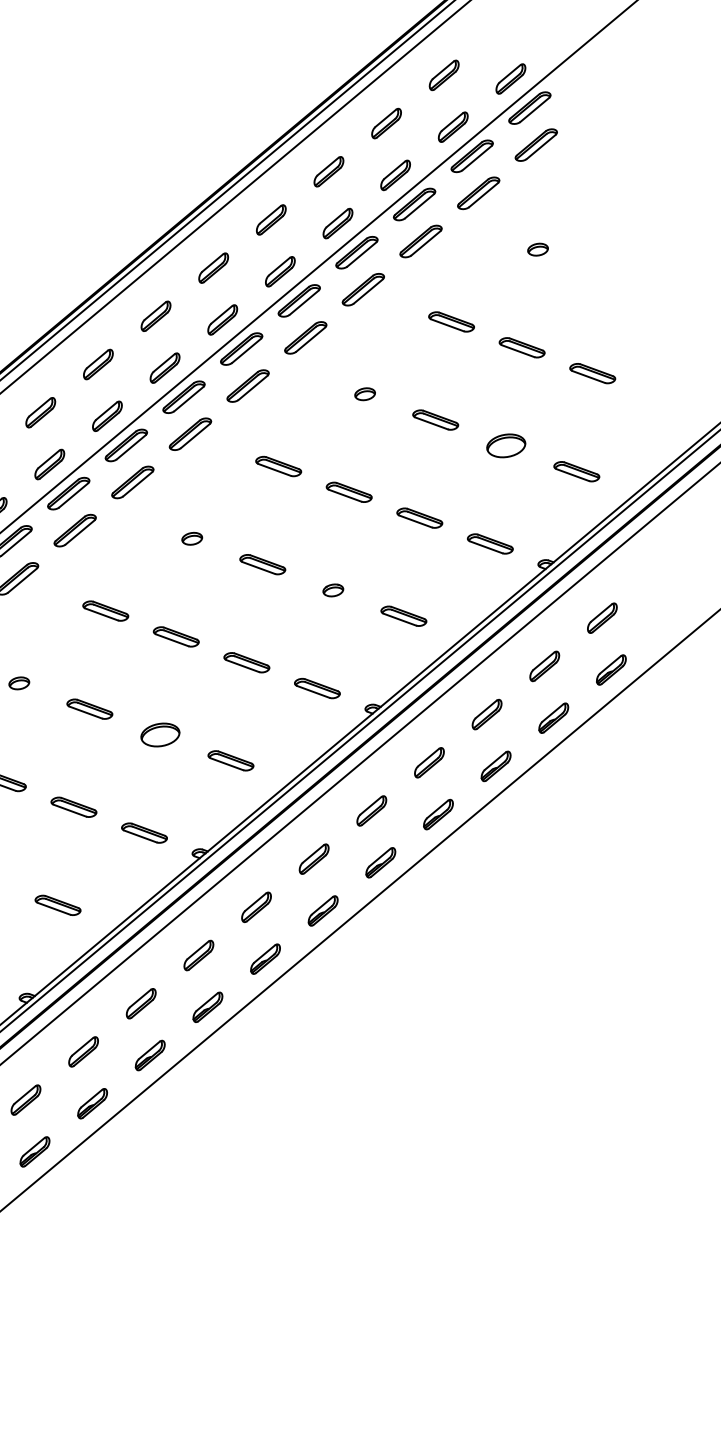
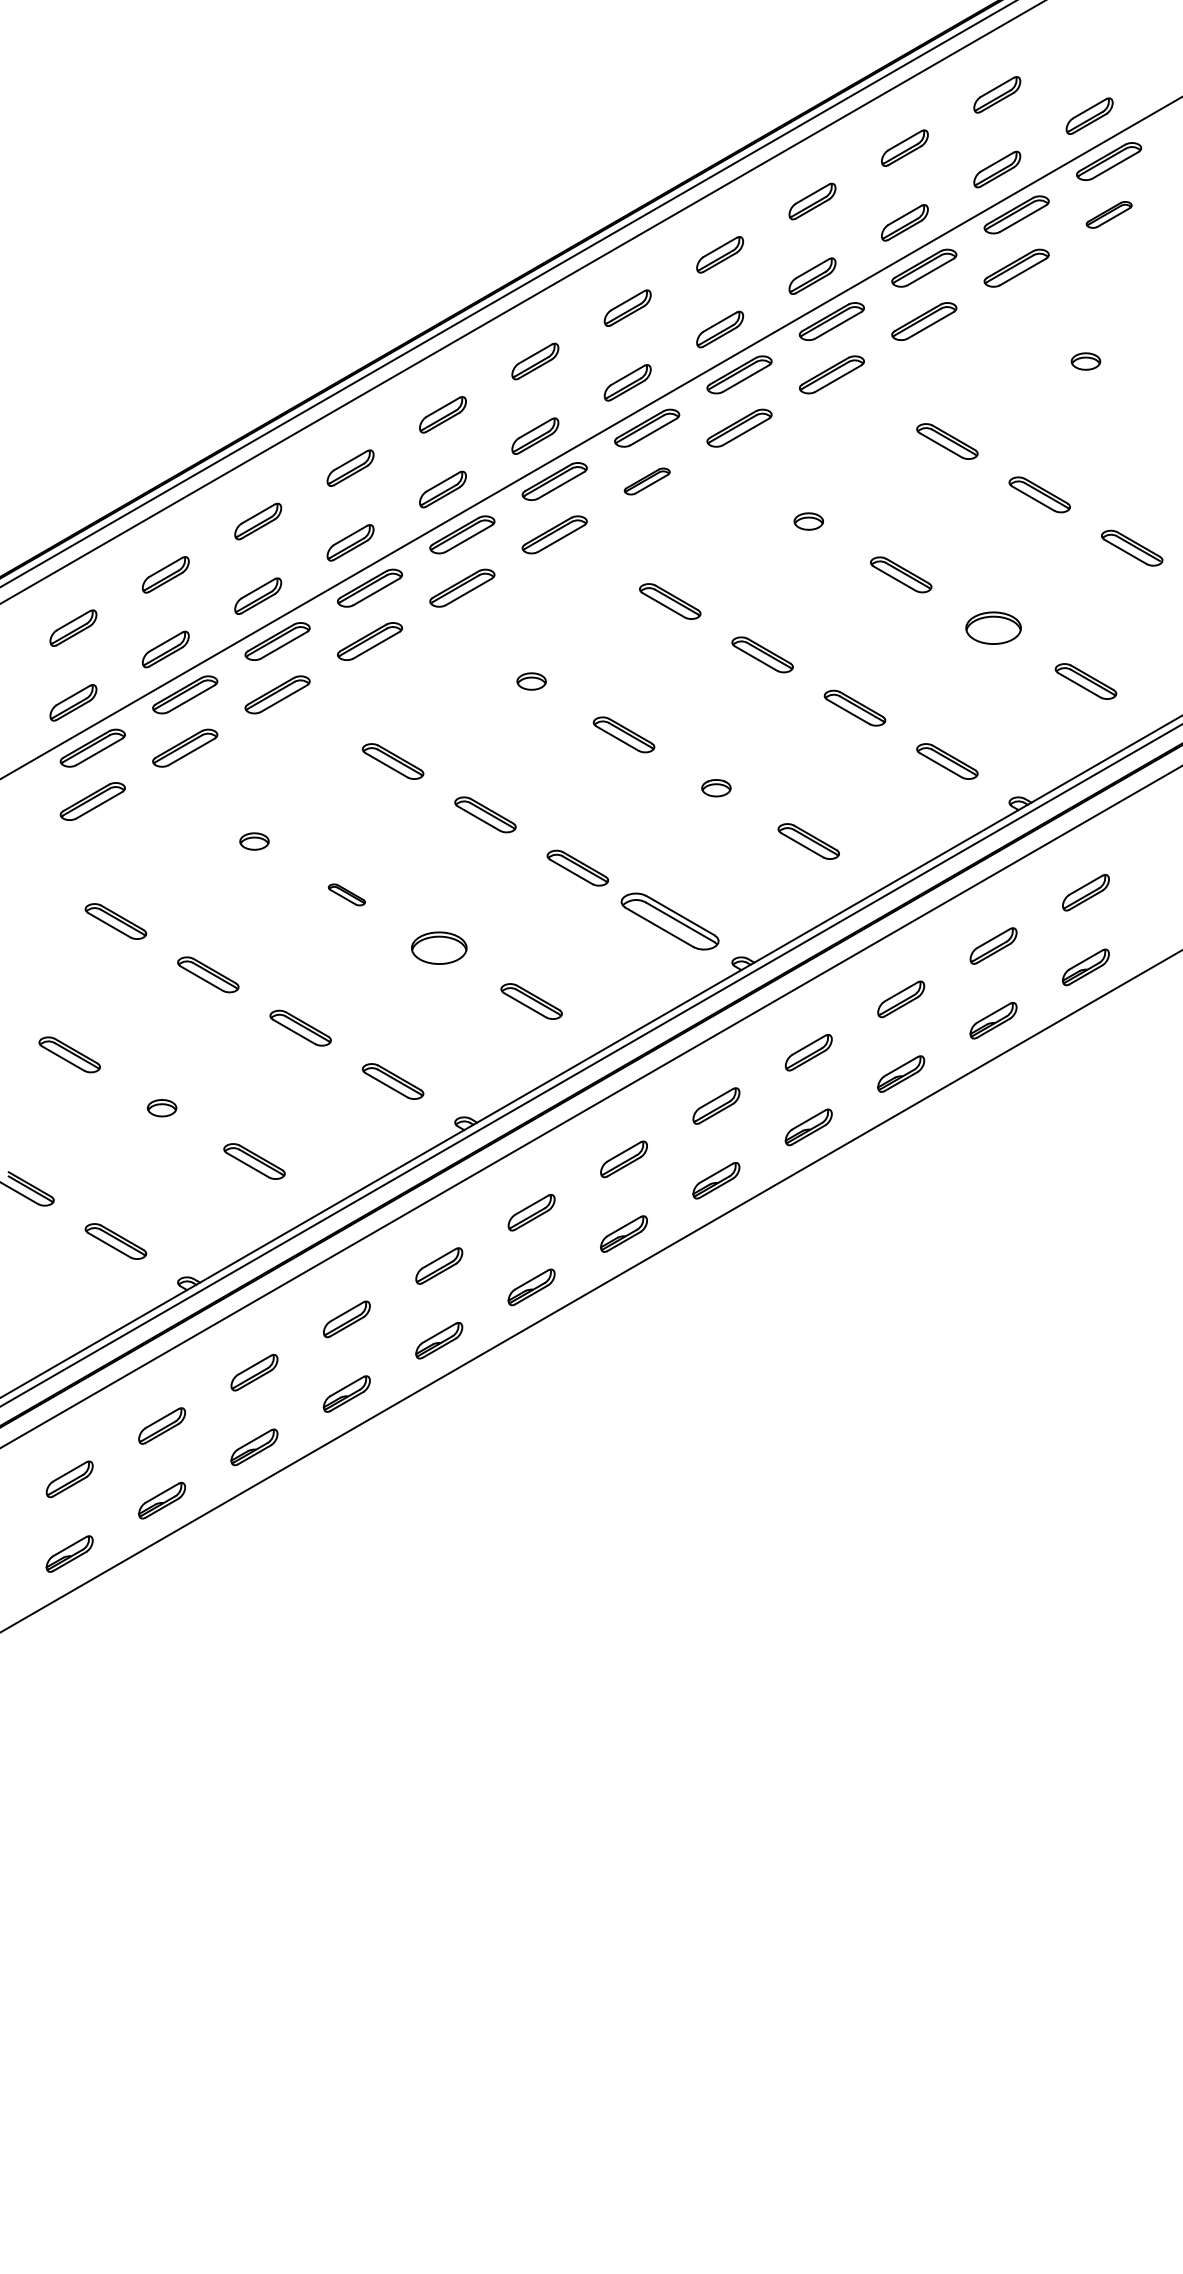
part: (536, 144) -> (1109, 214), size x0.7
part: (248, 386) -> (647, 481), size x0.7
part: (317, 688) -> (670, 921), size x1.6
part: (89, 708) -> (346, 894), size x0.6

